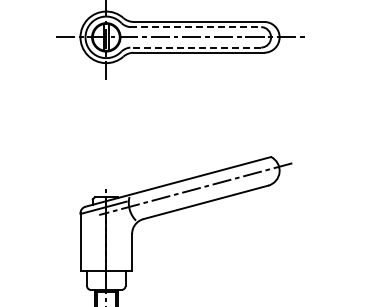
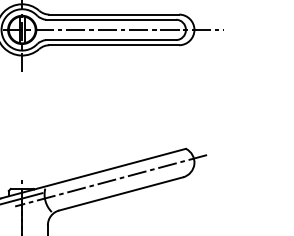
line: (196, 27) -> (111, 20), dashed -> solid
line: (195, 47) -> (110, 40), dashed -> solid

